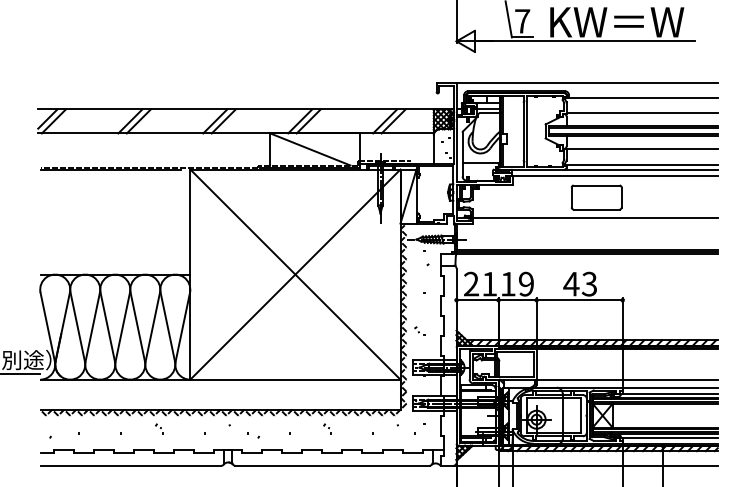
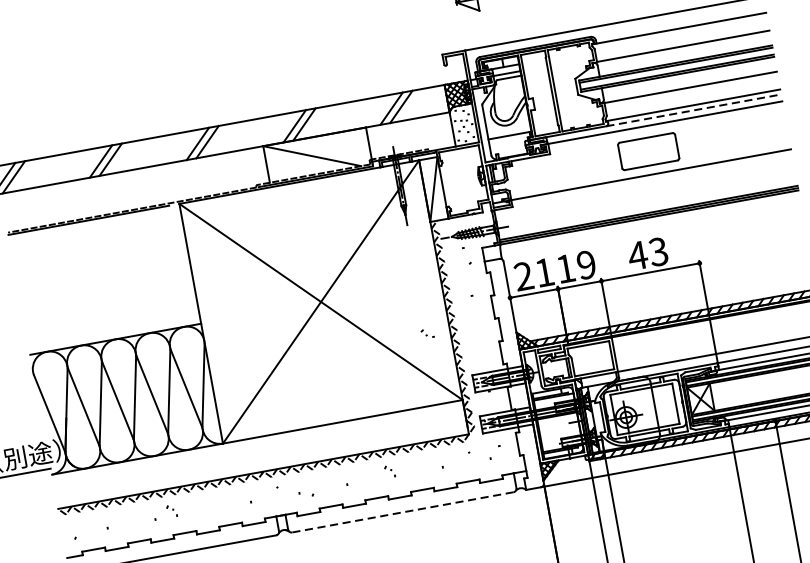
line: (641, 169) -> (694, 110), solid -> dashed
part: (419, 330) -> (426, 333), moved
part: (159, 428) -> (171, 510), moved
line: (331, 465) -> (401, 512), solid -> dashed

